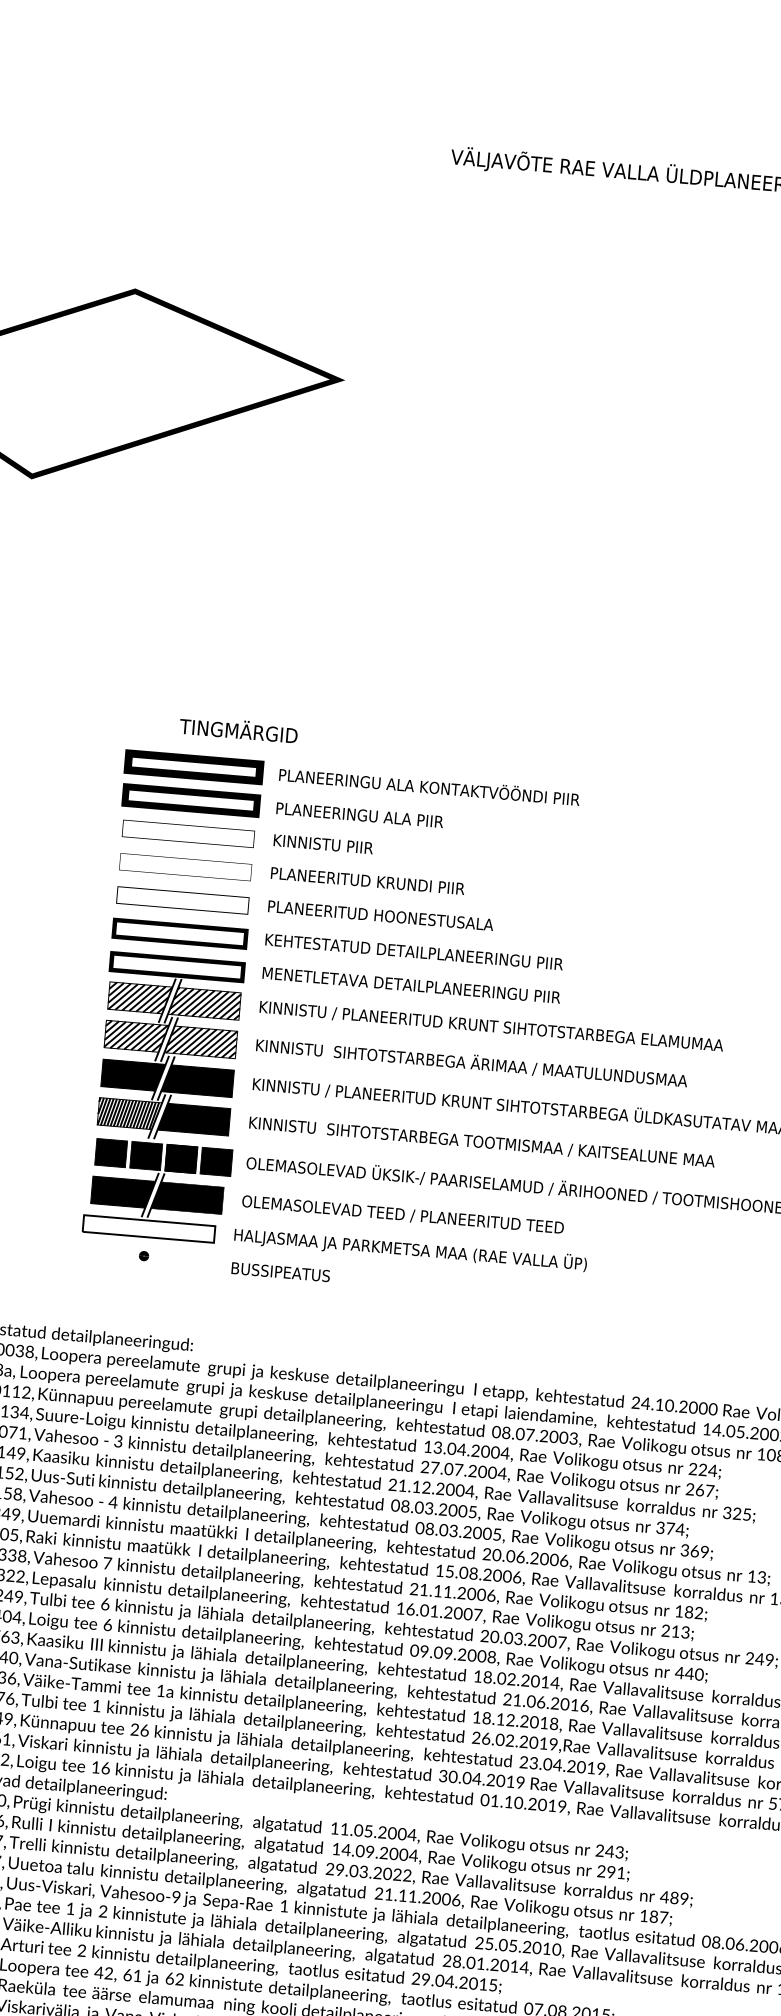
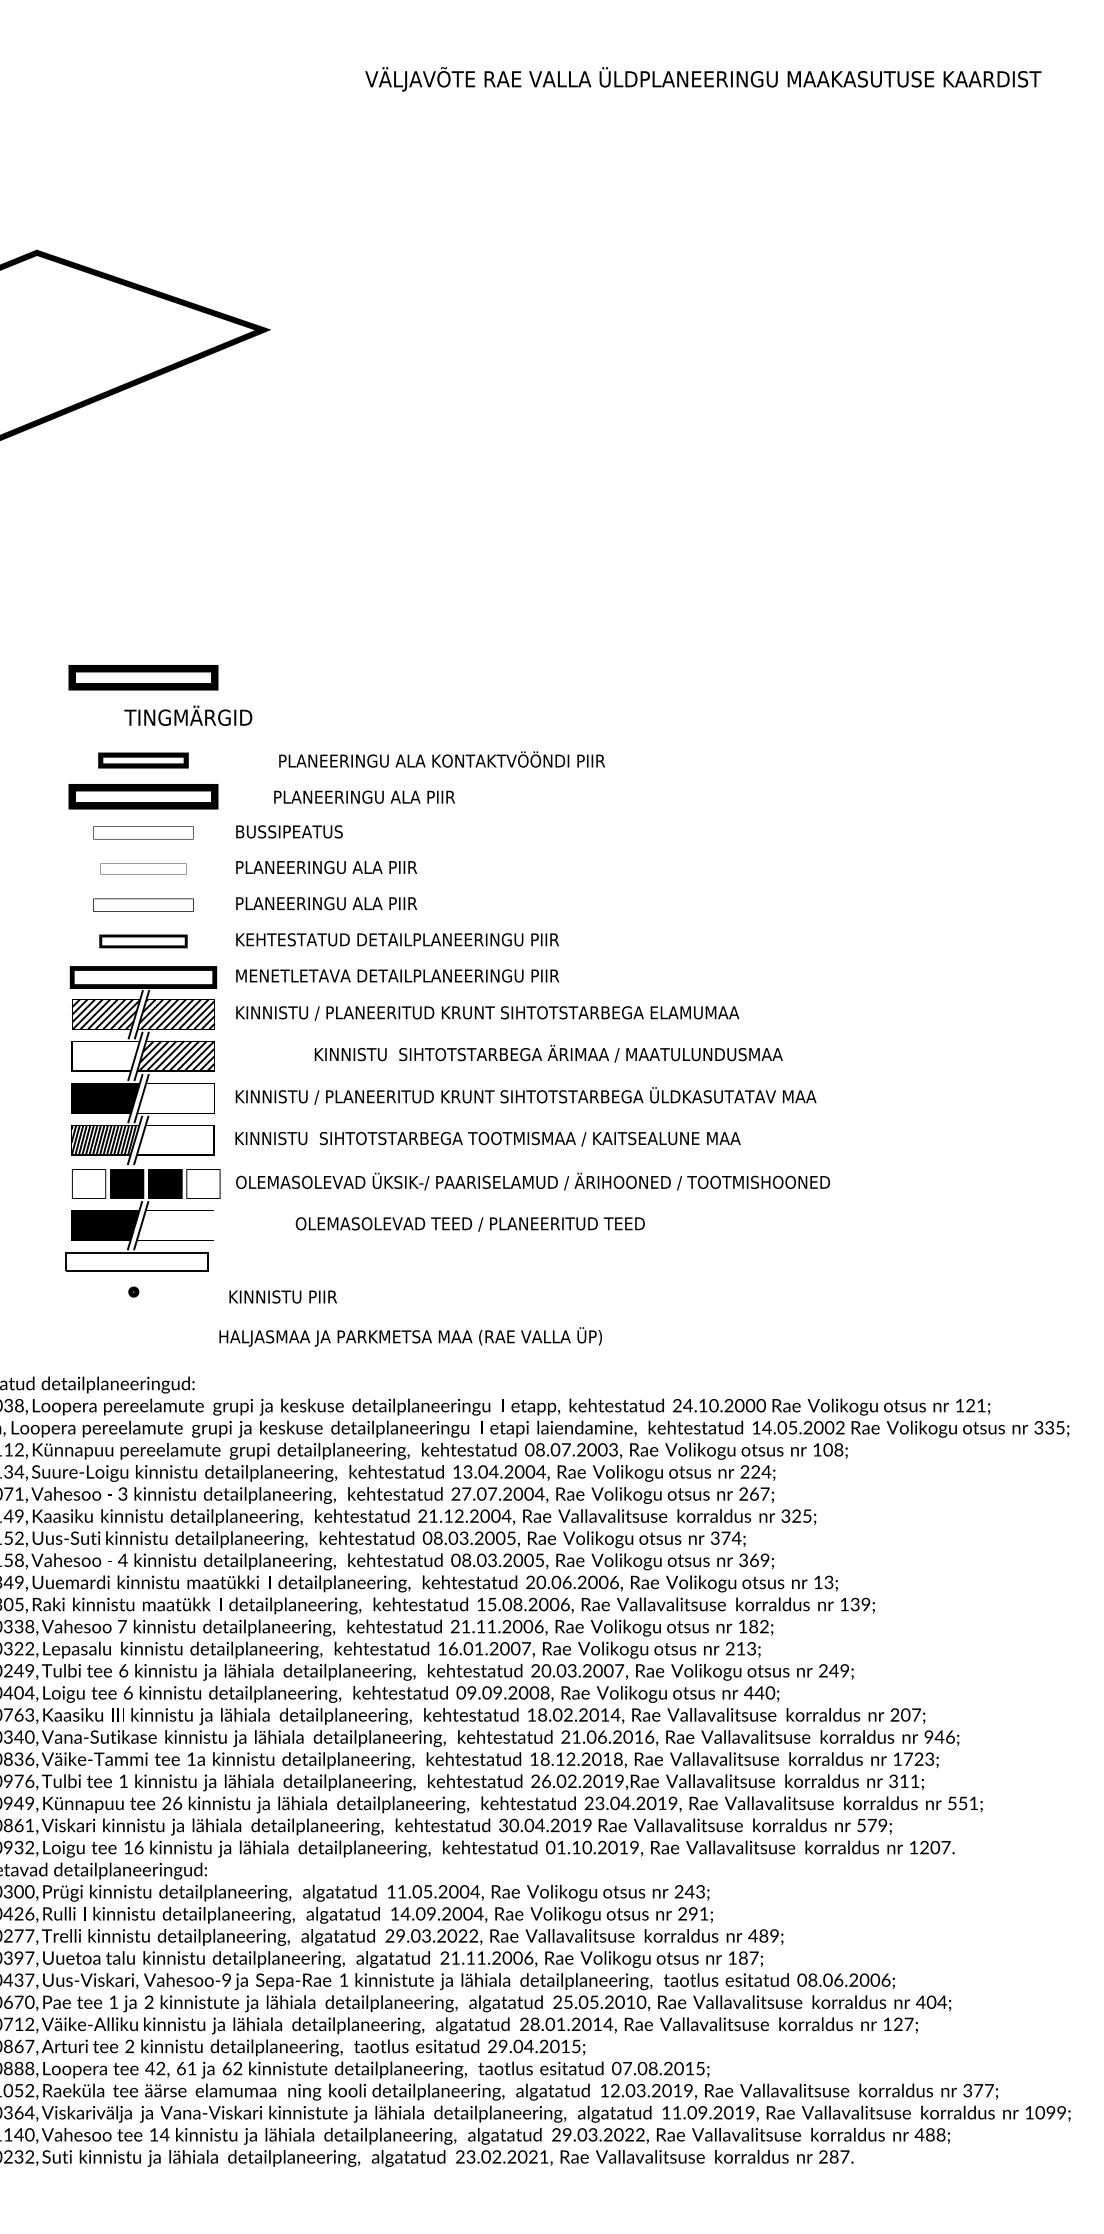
part: (200, 690) -> (143, 677), added
part: (194, 767) -> (143, 760), size x0.6
text: (429, 786) -> (441, 759), moved
text: (359, 814) -> (364, 796), moved
part: (188, 833) -> (143, 832), size x0.7
text: (323, 843) -> (290, 831), KINNISTU PIIR -> BUSSIPEATUS
part: (185, 866) -> (143, 868), size x0.6
text: (402, 883) -> (378, 867), PLANEERITUD KRUNDI PIIR -> PLANEERINGU ALA PIIR
part: (182, 899) -> (143, 904), size x0.7
text: (415, 918) -> (395, 903), PLANEERITUD HOONESTUSALA -> PLANEERINGU ALA PIIR
part: (180, 933) -> (143, 941), size x0.6
hatch: (135, 1035) -> (104, 1055), removed
text: (471, 1062) -> (548, 1053), moved
fill: (197, 1081) -> (175, 1098), removed
fill: (193, 1118) -> (174, 1139), removed
fill: (110, 1152) -> (88, 1183), removed
fill: (216, 1161) -> (203, 1183), removed
fill: (186, 1197) -> (174, 1225), removed
text: (402, 1215) -> (469, 1224), moved
text: (410, 1249) -> (410, 1336), moved
text: (281, 1271) -> (283, 1296), BUSSIPEATUS -> KINNISTU PIIR

